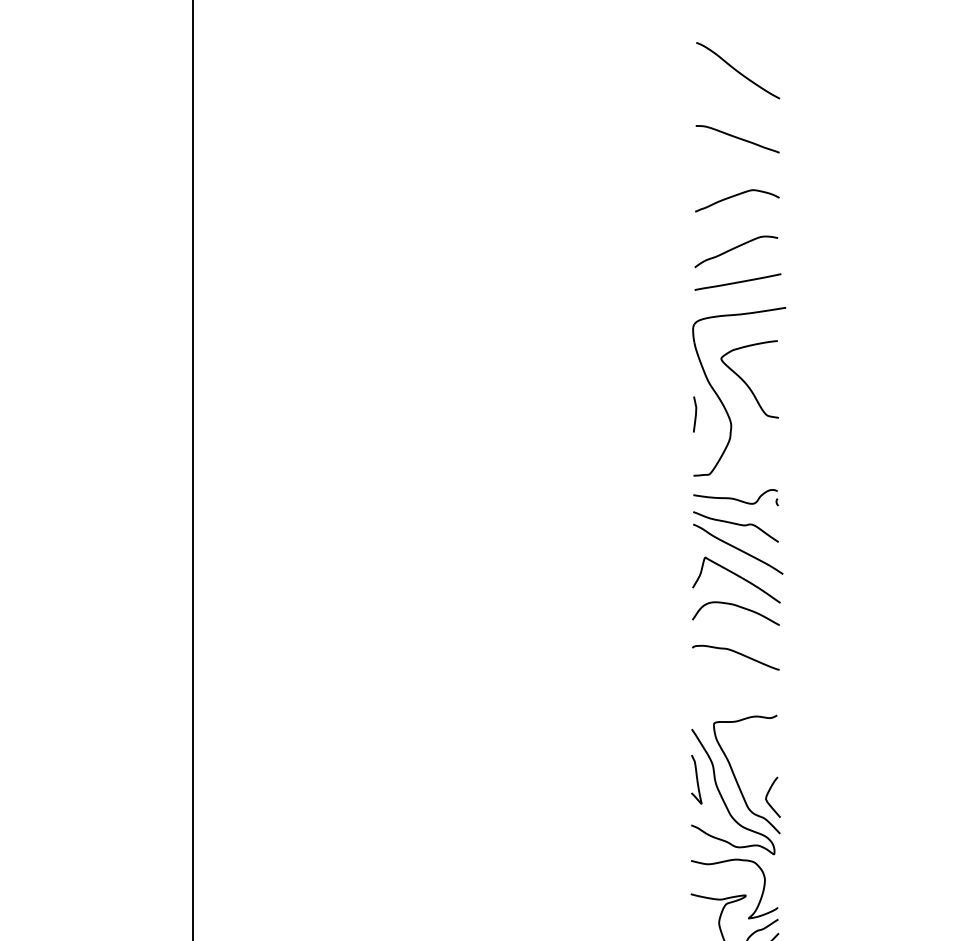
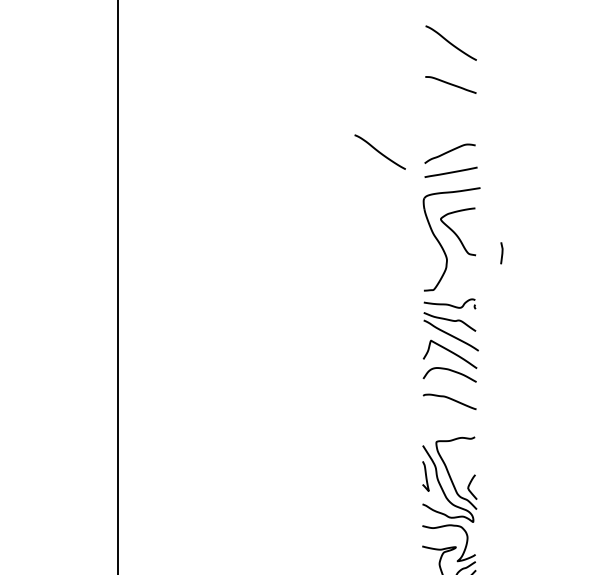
curve: (737, 197) -> (450, 120), removed
curve: (620, 247) -> (379, 151), added
line: (694, 414) -> (501, 253), moved

